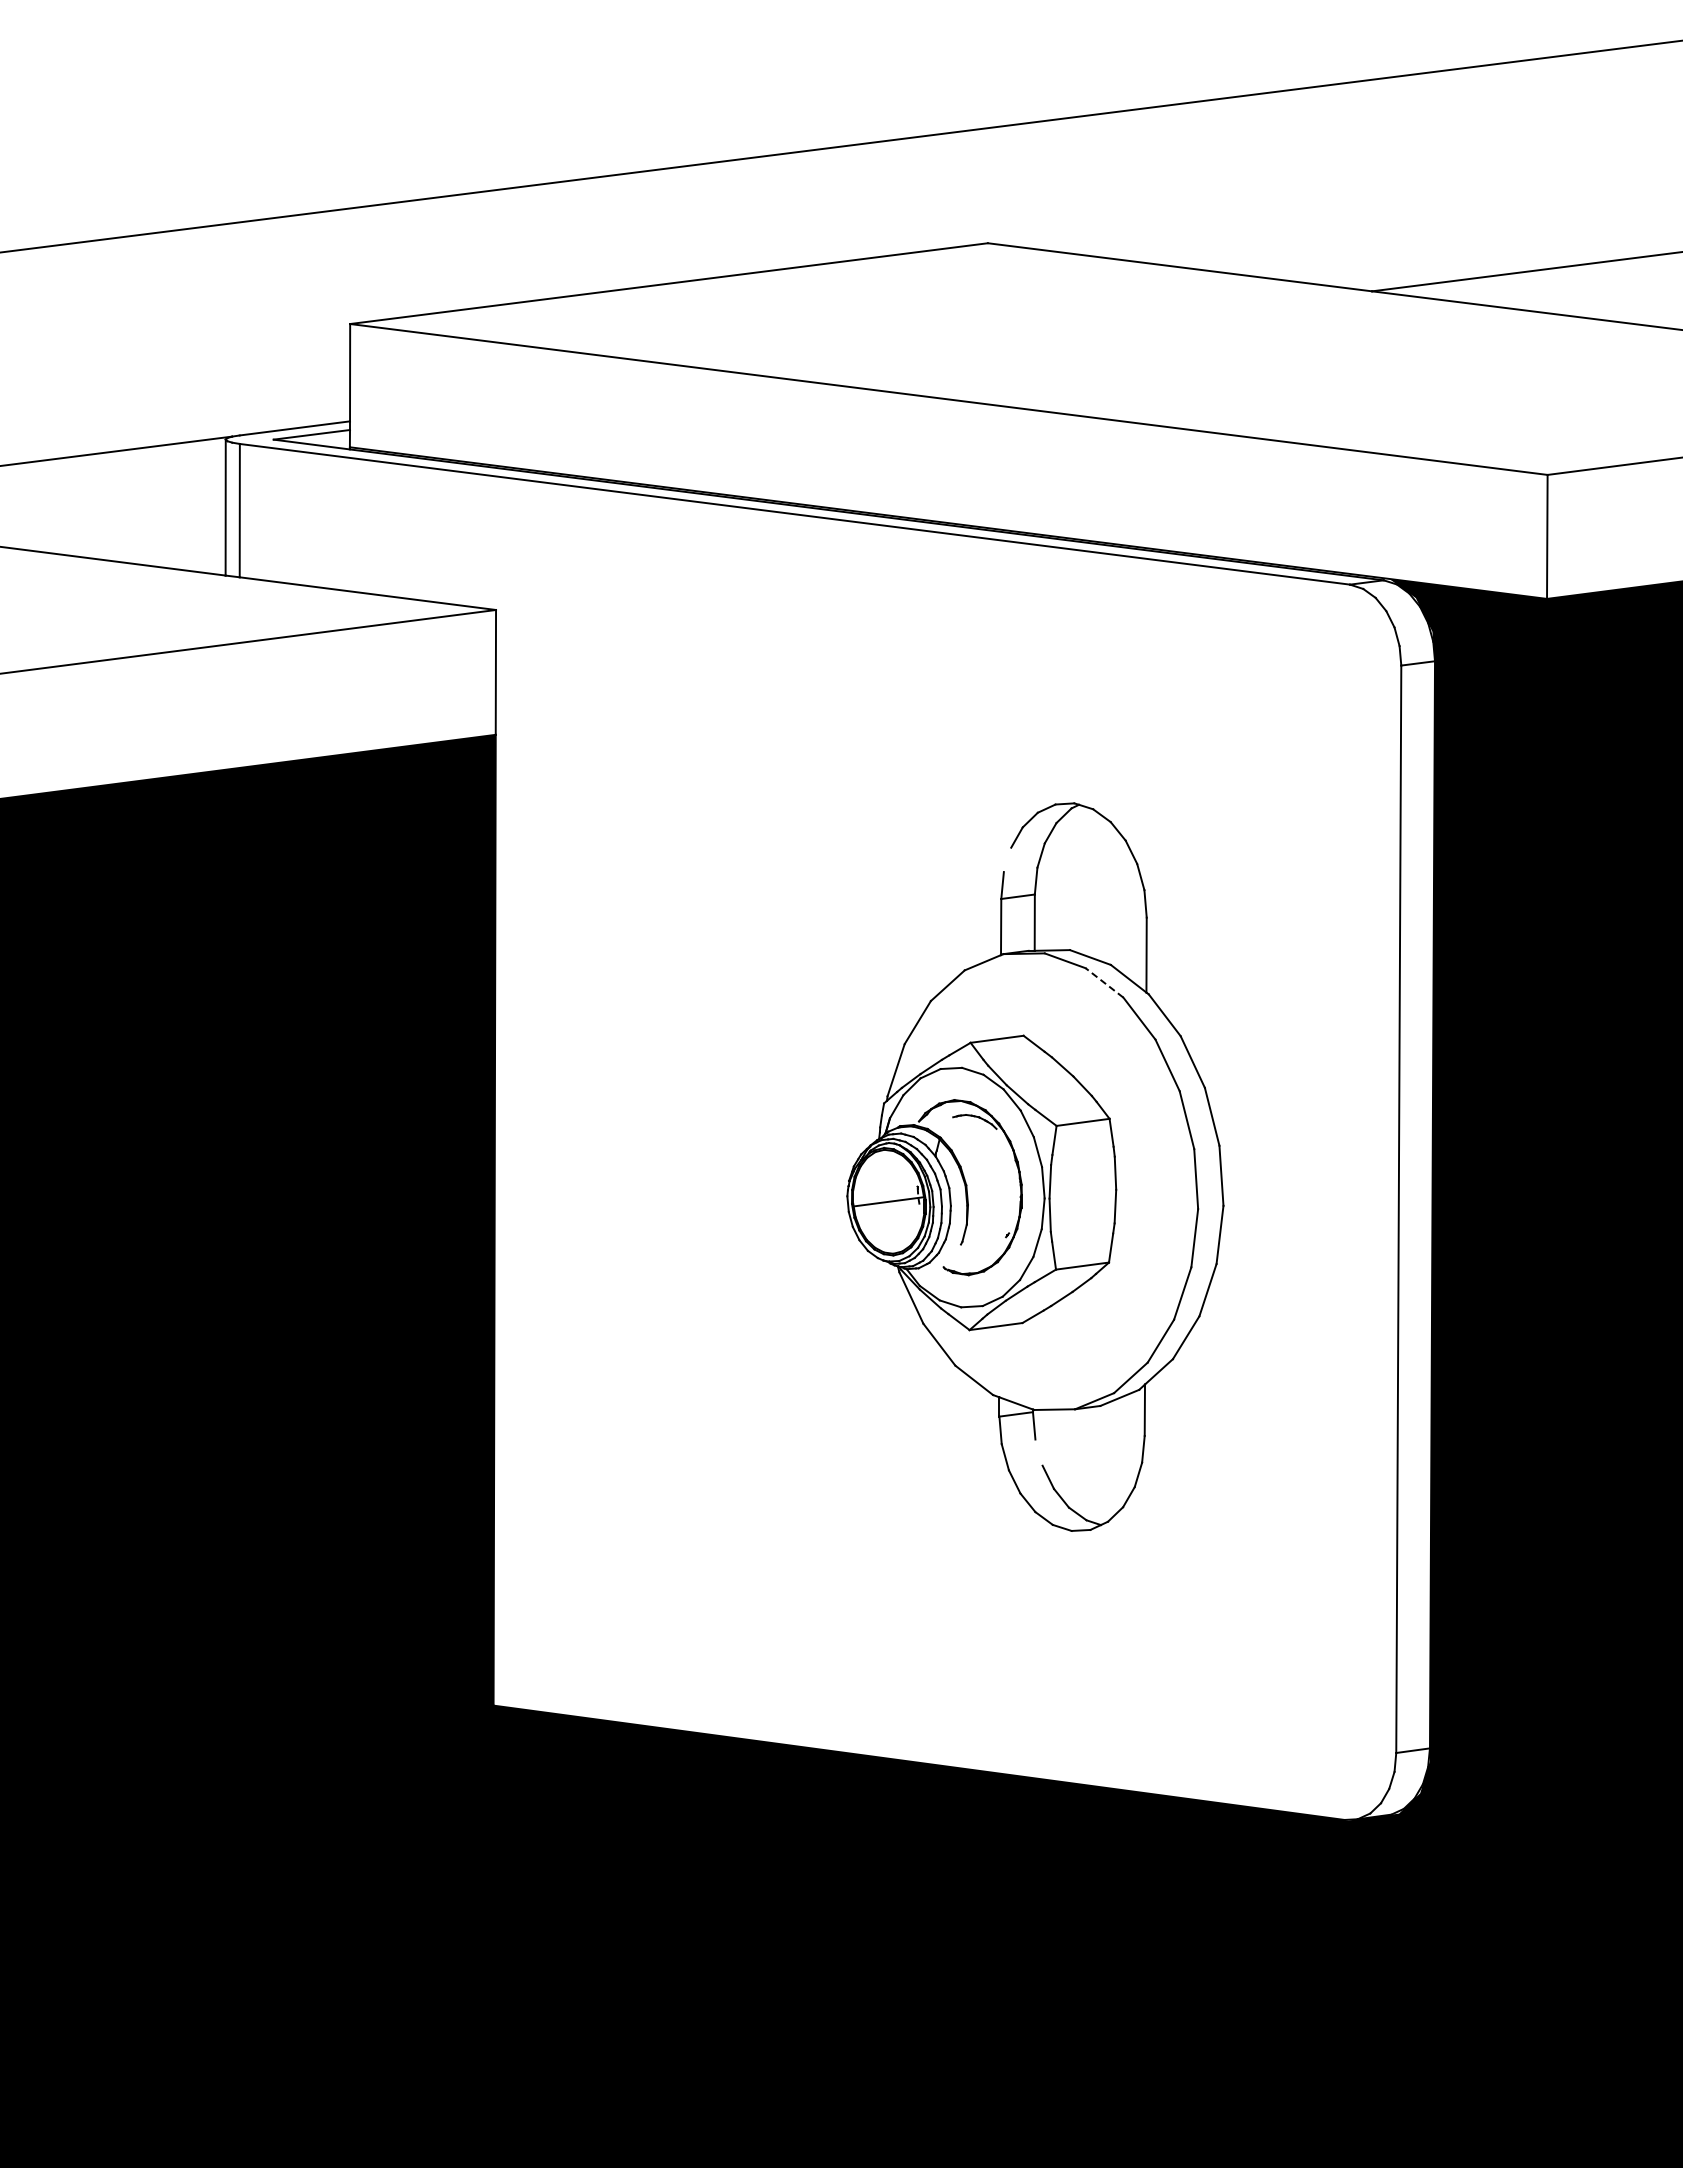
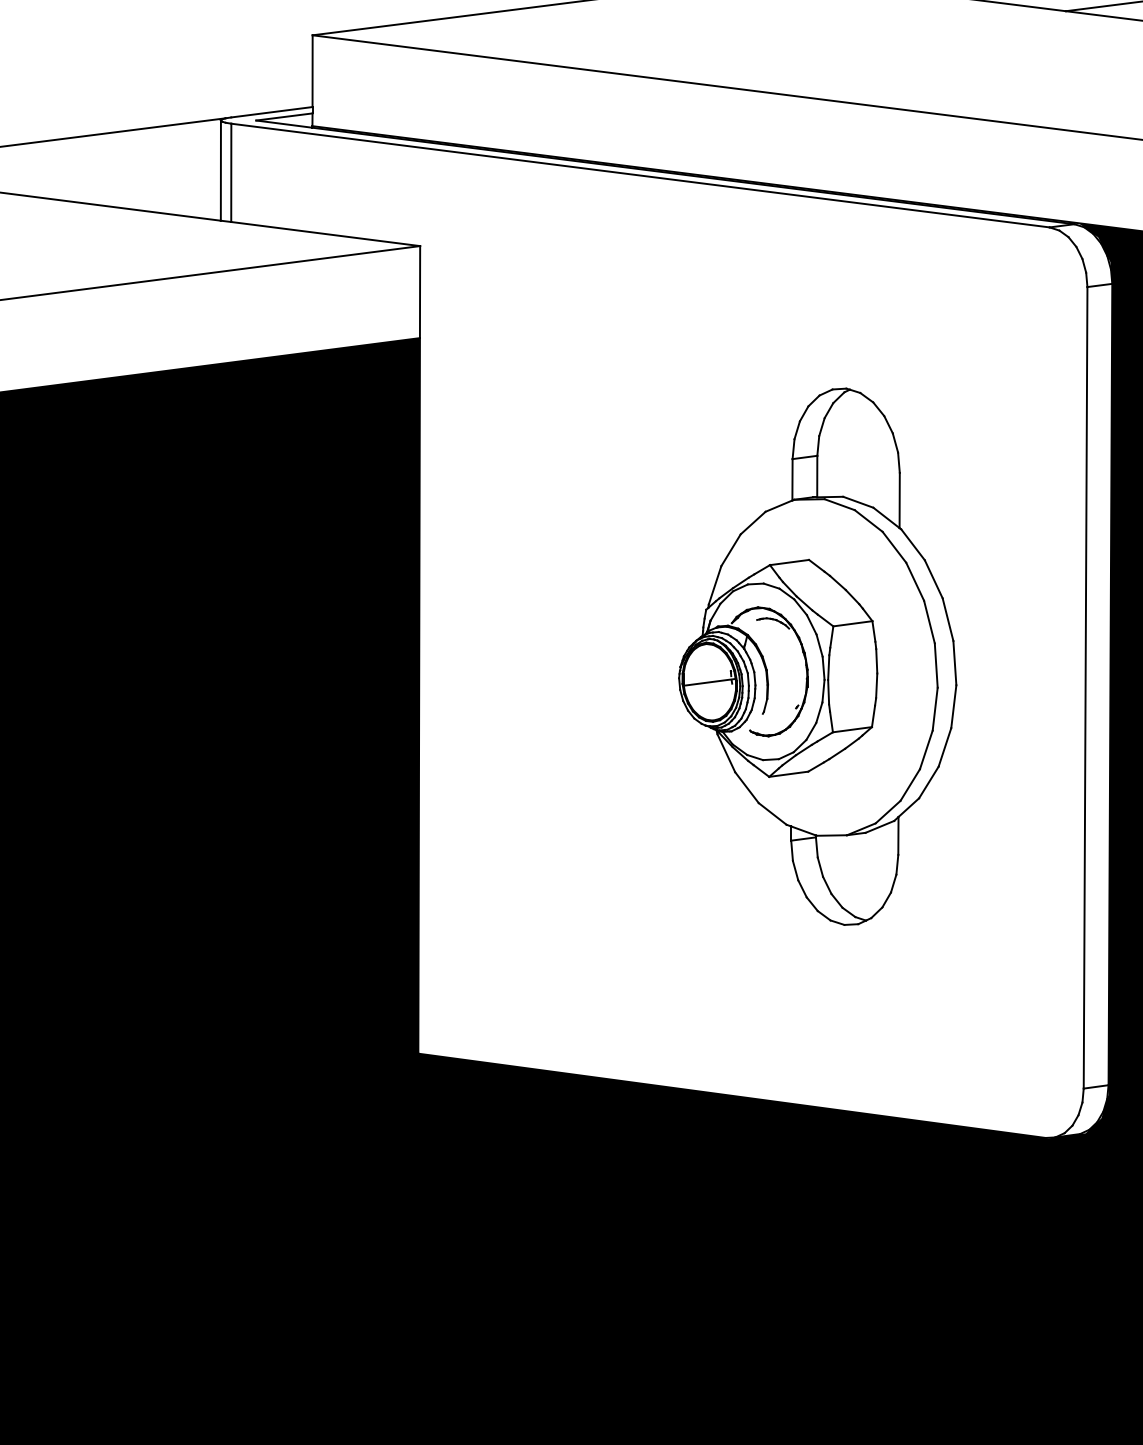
line: (1007, 859) -> (797, 430), added
line: (1104, 982) -> (868, 520), dashed -> solid
line: (1038, 1452) -> (820, 867), added

